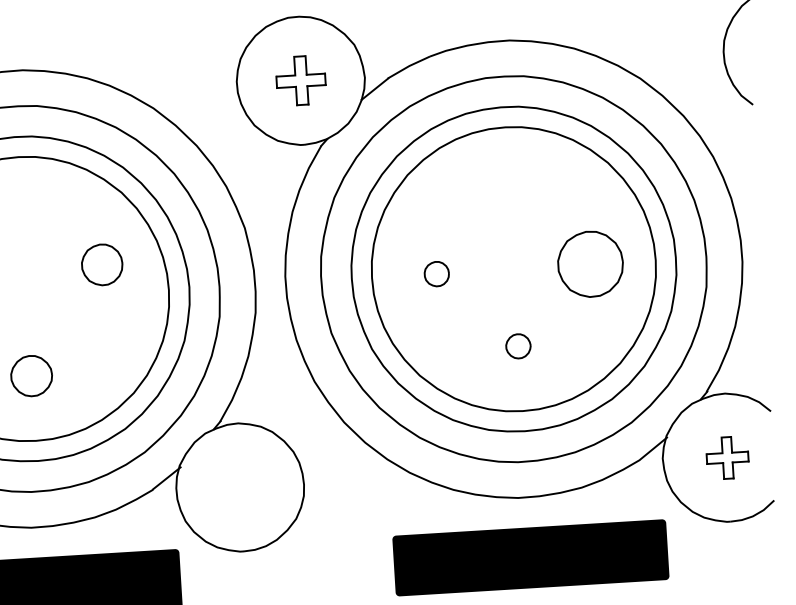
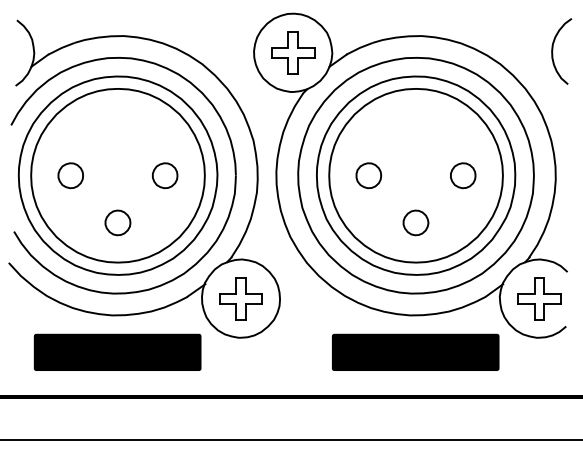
part: (301, 80) -> (293, 52), size x1.43
part: (102, 264) -> (165, 175), moved
part: (591, 264) -> (463, 175), size x0.62
part: (436, 273) -> (368, 175), size x1.67
part: (517, 345) -> (415, 222), size x1.67
part: (727, 457) -> (539, 298), size x1.67
part: (239, 487) -> (240, 298), added

